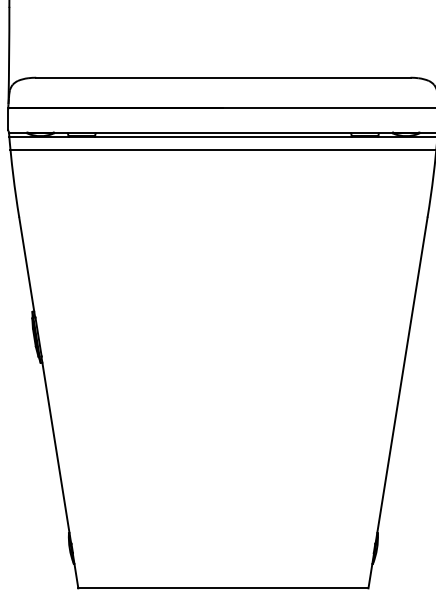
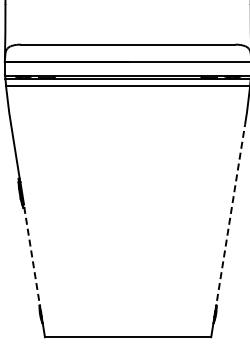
line: (402, 381) -> (230, 218), solid -> dashed
line: (56, 449) -> (32, 257), solid -> dashed

